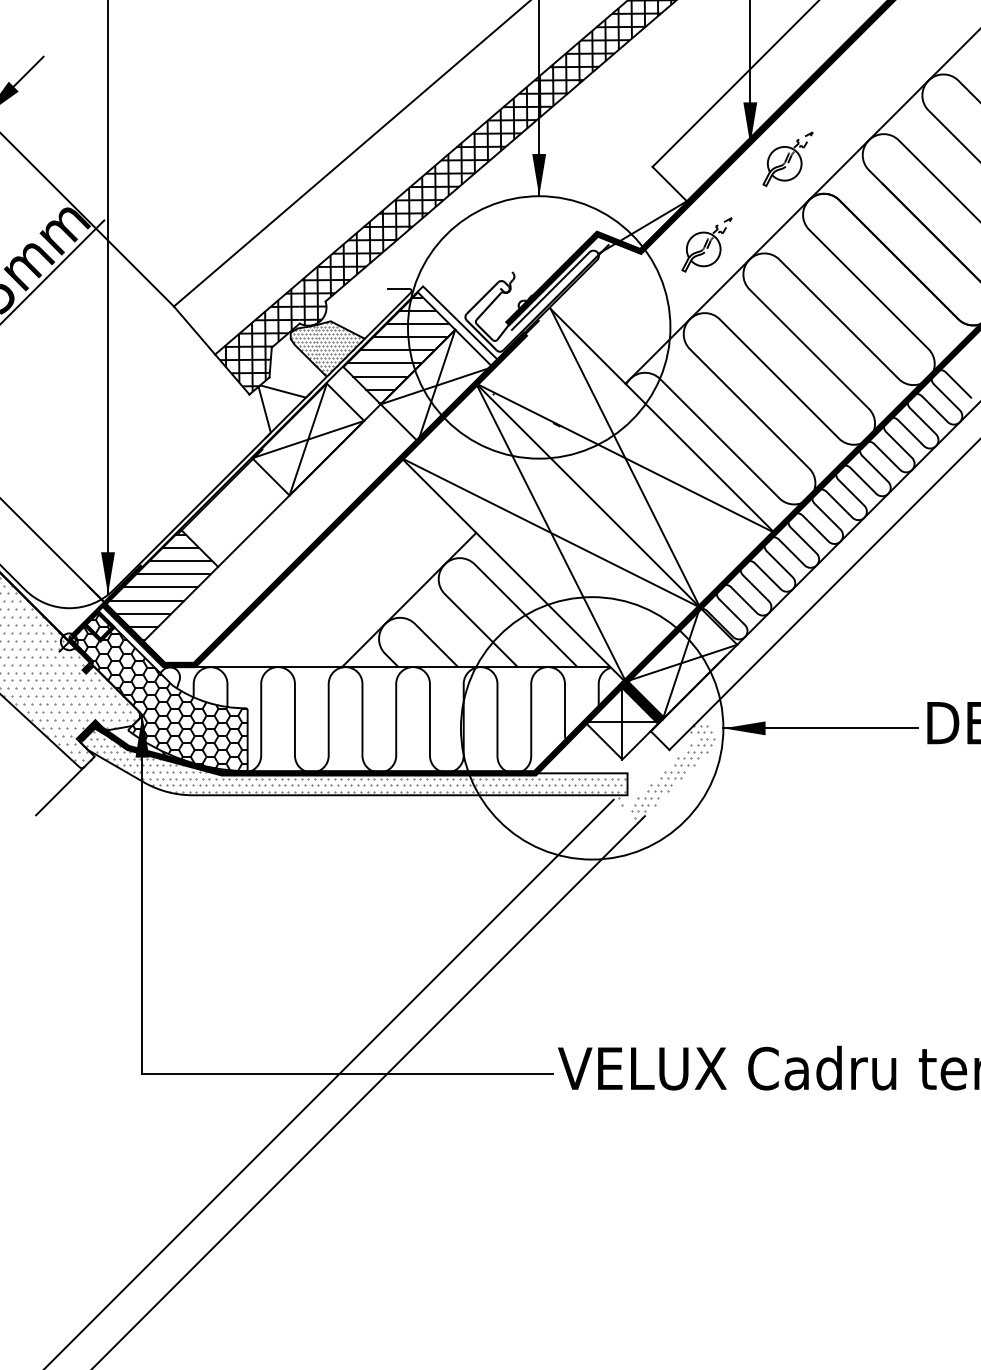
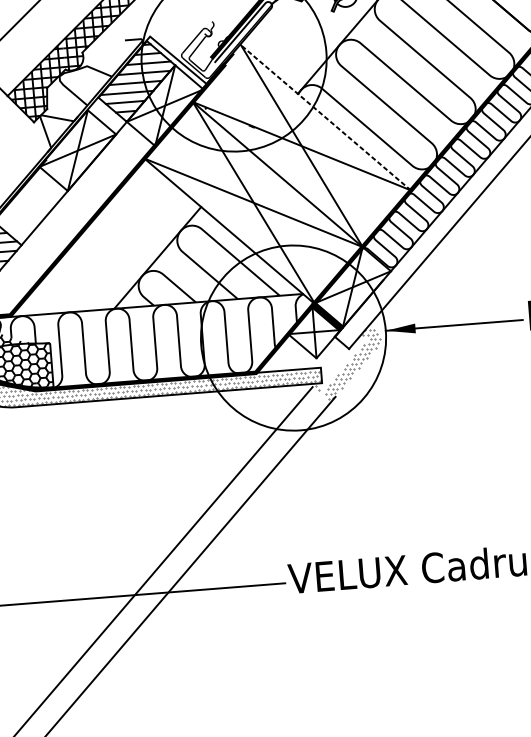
hatch: (326, 347) -> (85, 84), removed
line: (662, 420) -> (325, 117), solid -> dashed

